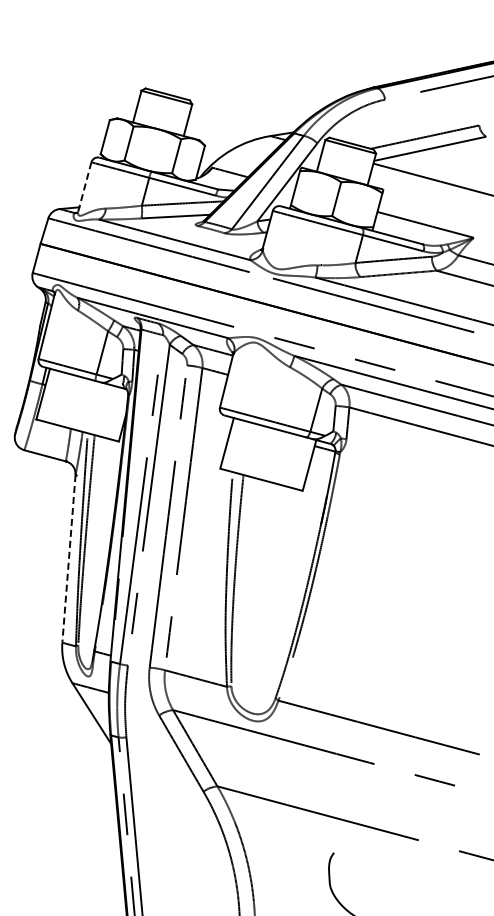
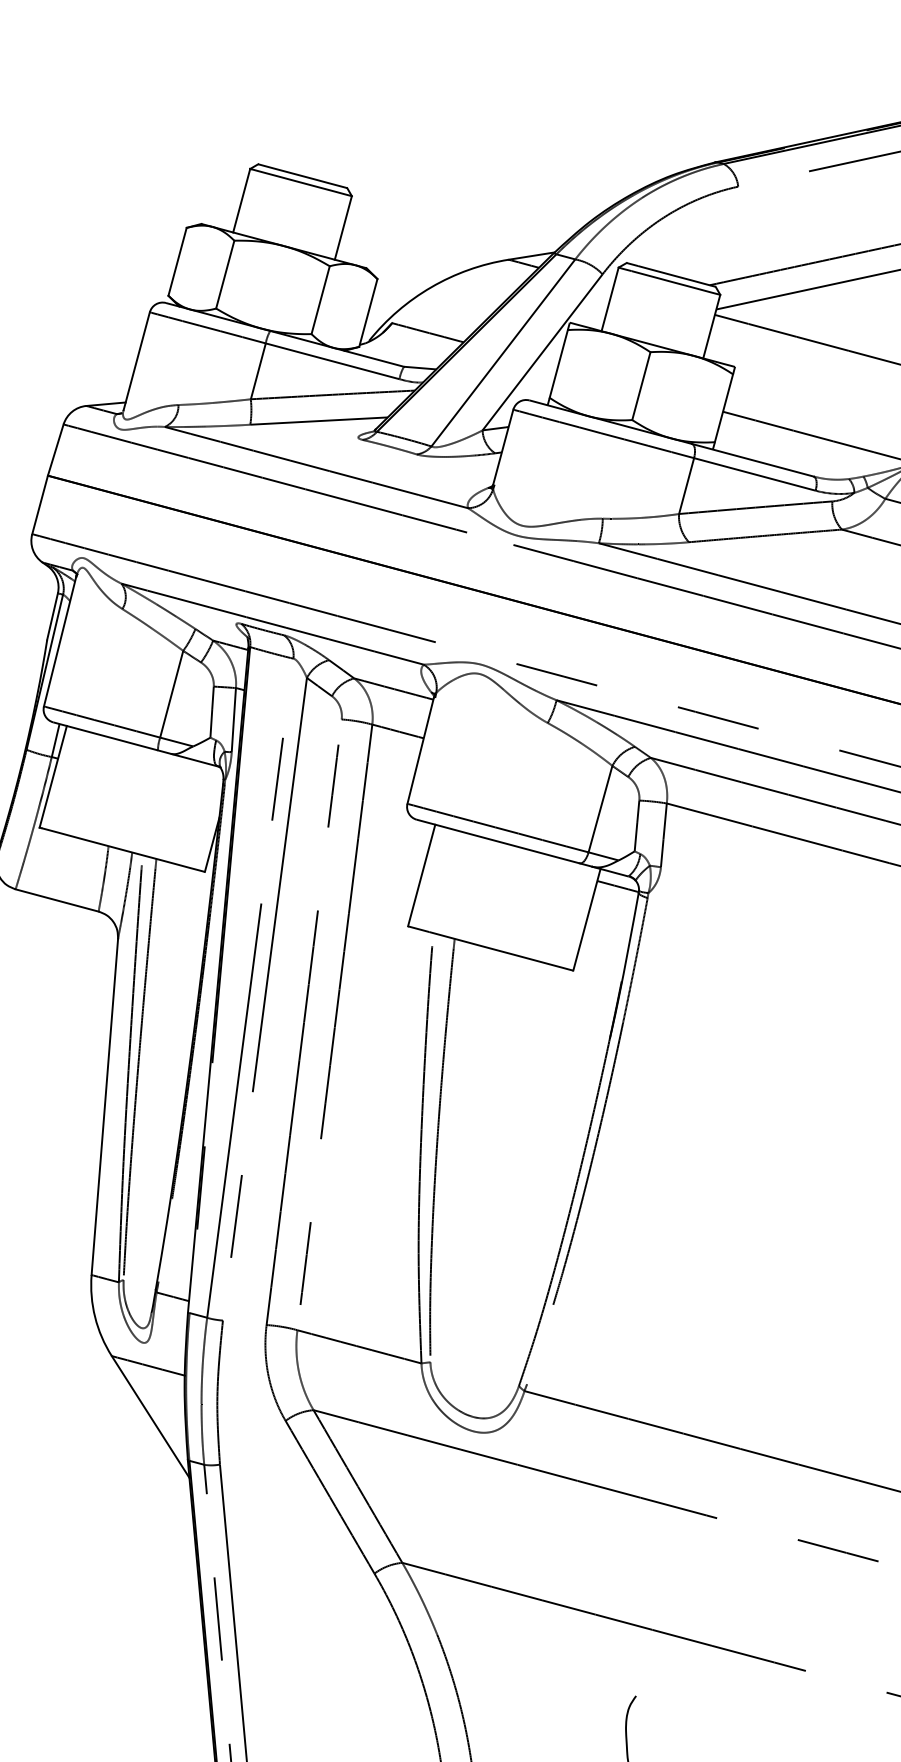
line: (84, 187) -> (135, 362), dashed -> solid
line: (68, 559) -> (103, 1108), dashed -> solid

